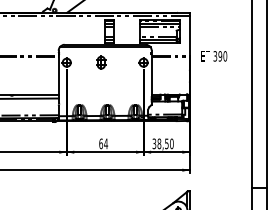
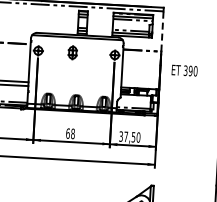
line: (189, 35) -> (162, 30), solid -> dashed
text: (214, 56) -> (184, 70), moved
text: (105, 143) -> (72, 133), 64 -> 68
text: (159, 143) -> (126, 136), 38,50 -> 37,50

